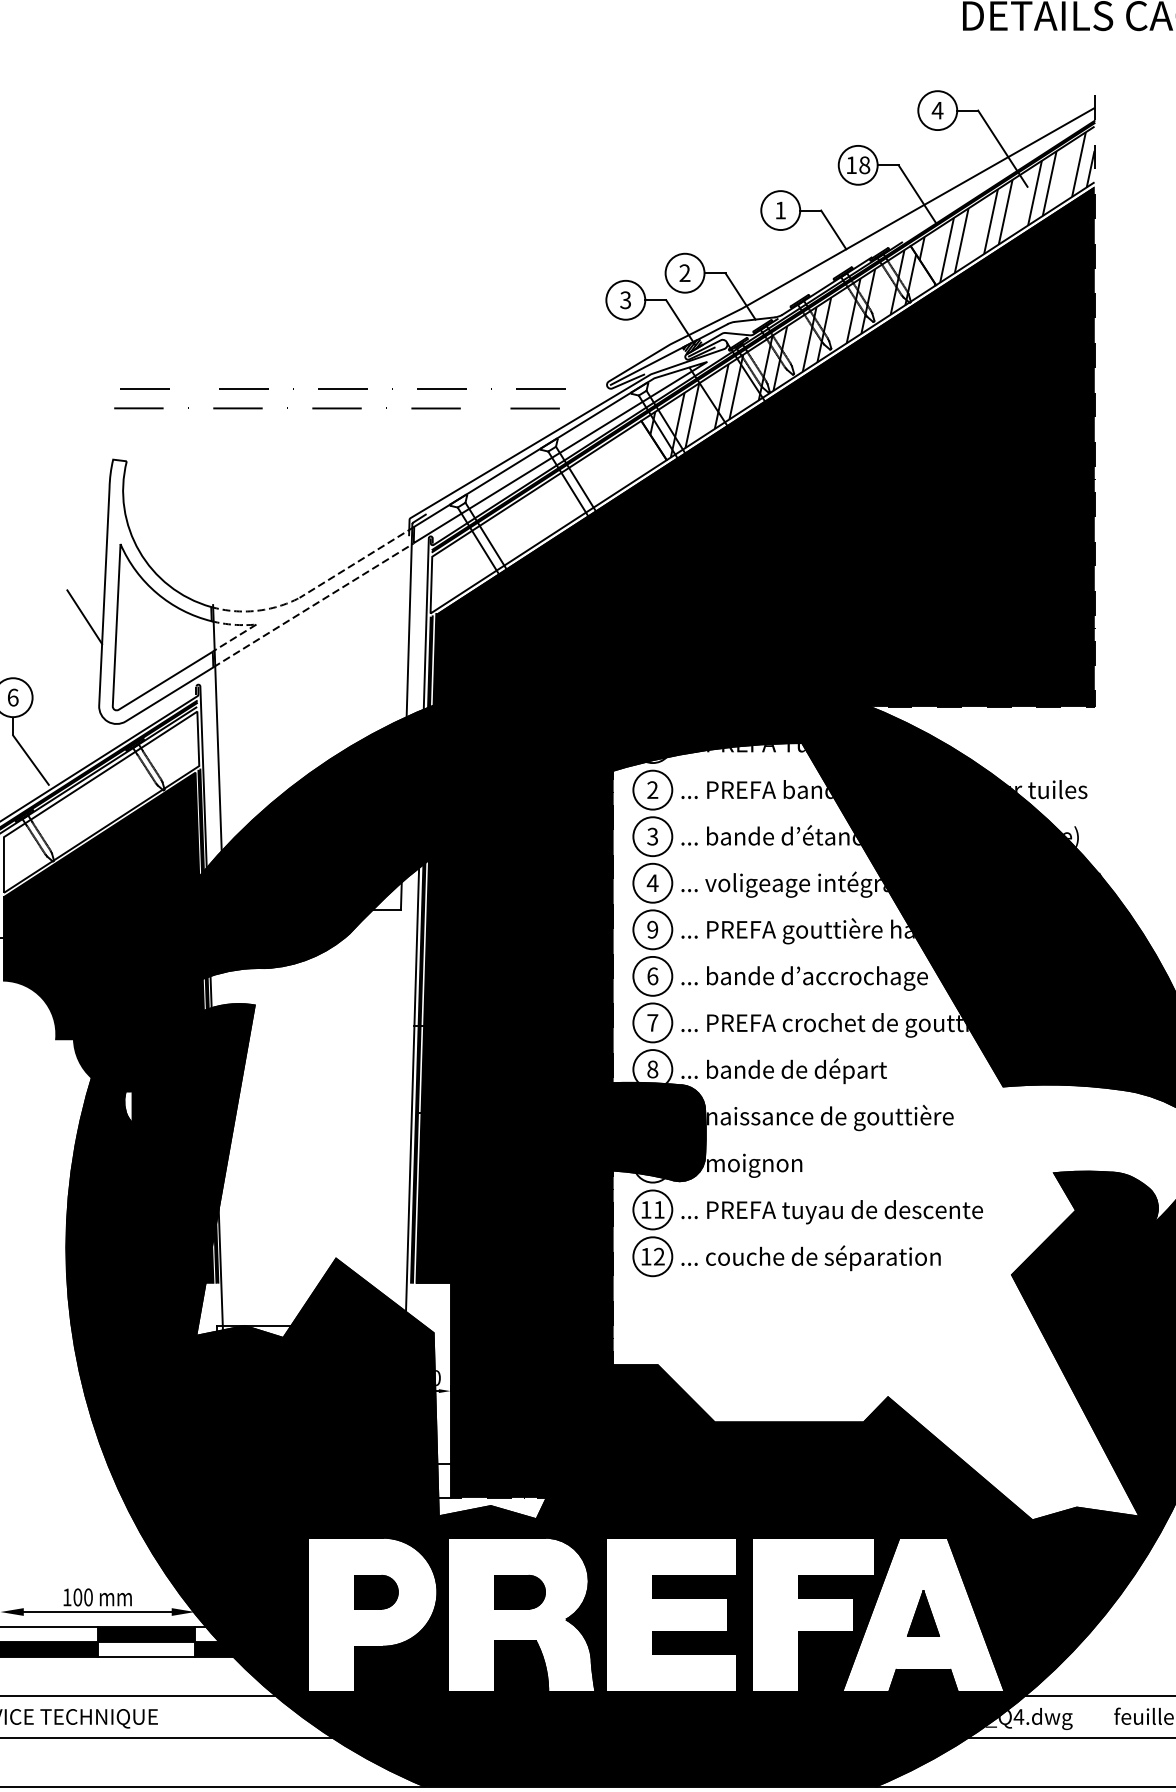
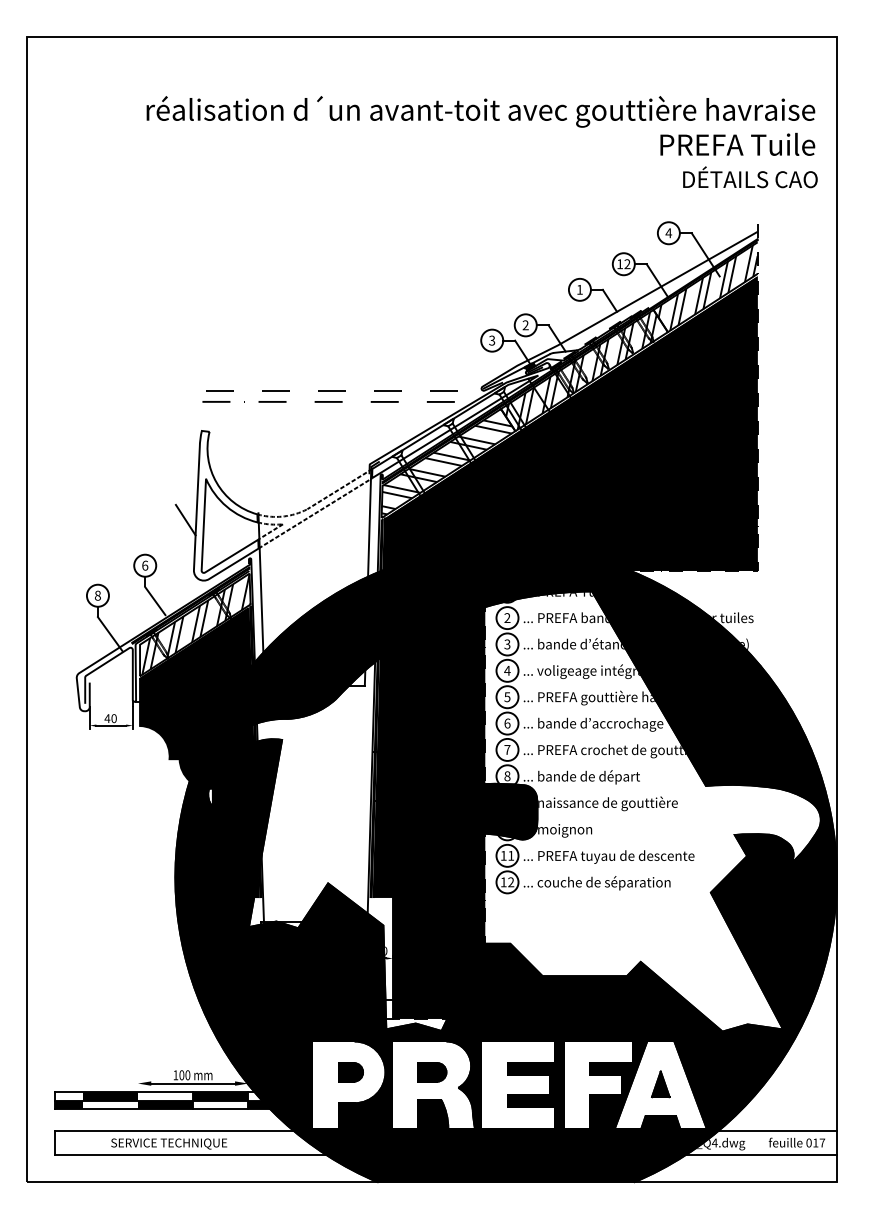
text: (864, 165) -> (627, 264), 18 -> 12
hatch: (545, 513) -> (446, 461), added
hatch: (103, 801) -> (196, 624), added
text: (652, 928) -> (507, 696), 9 -> 5

